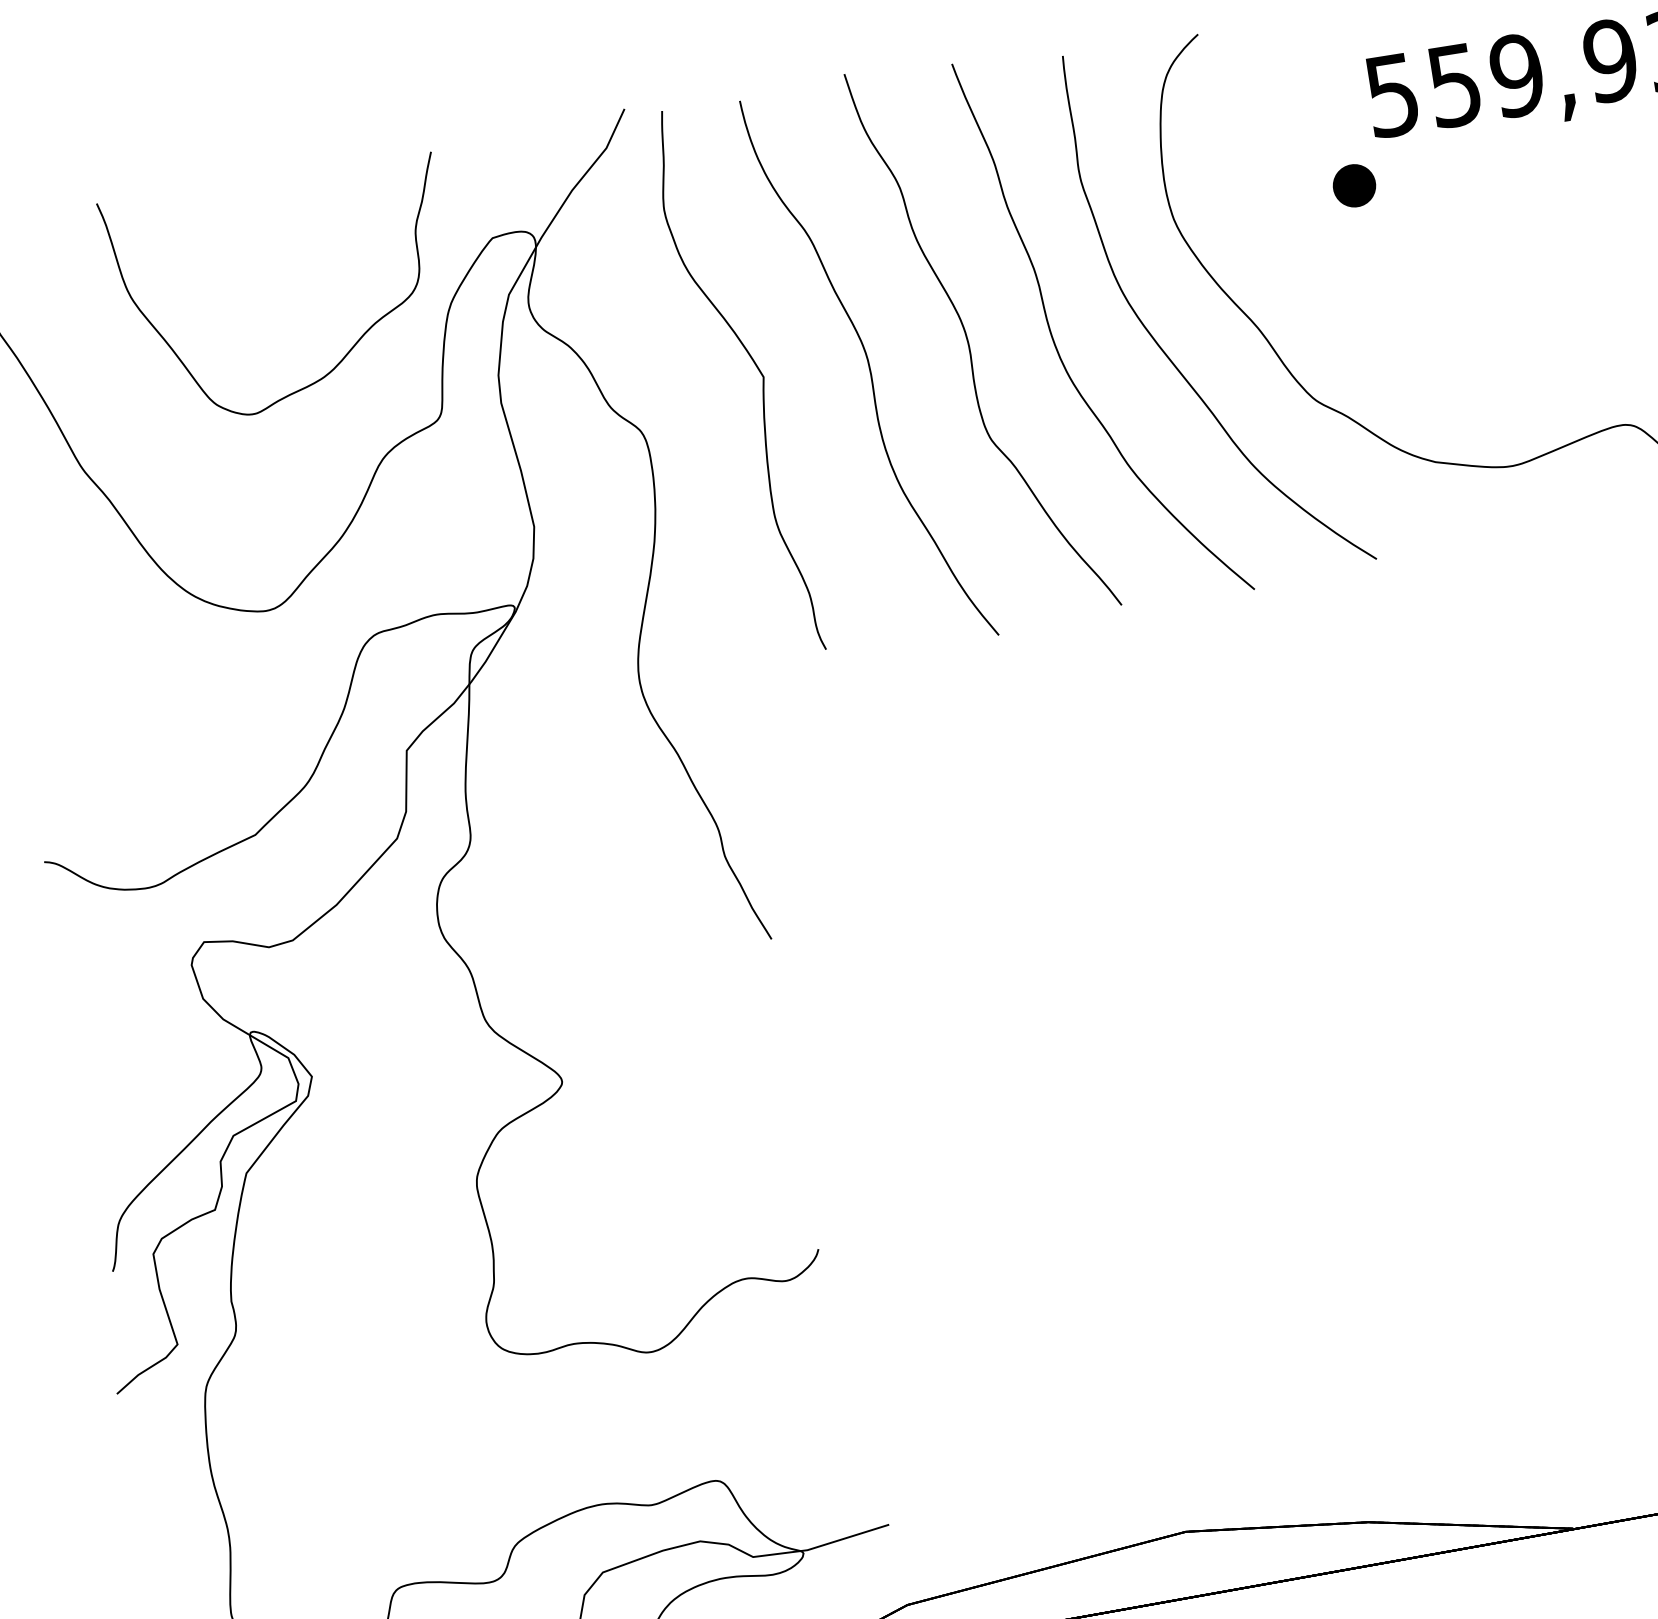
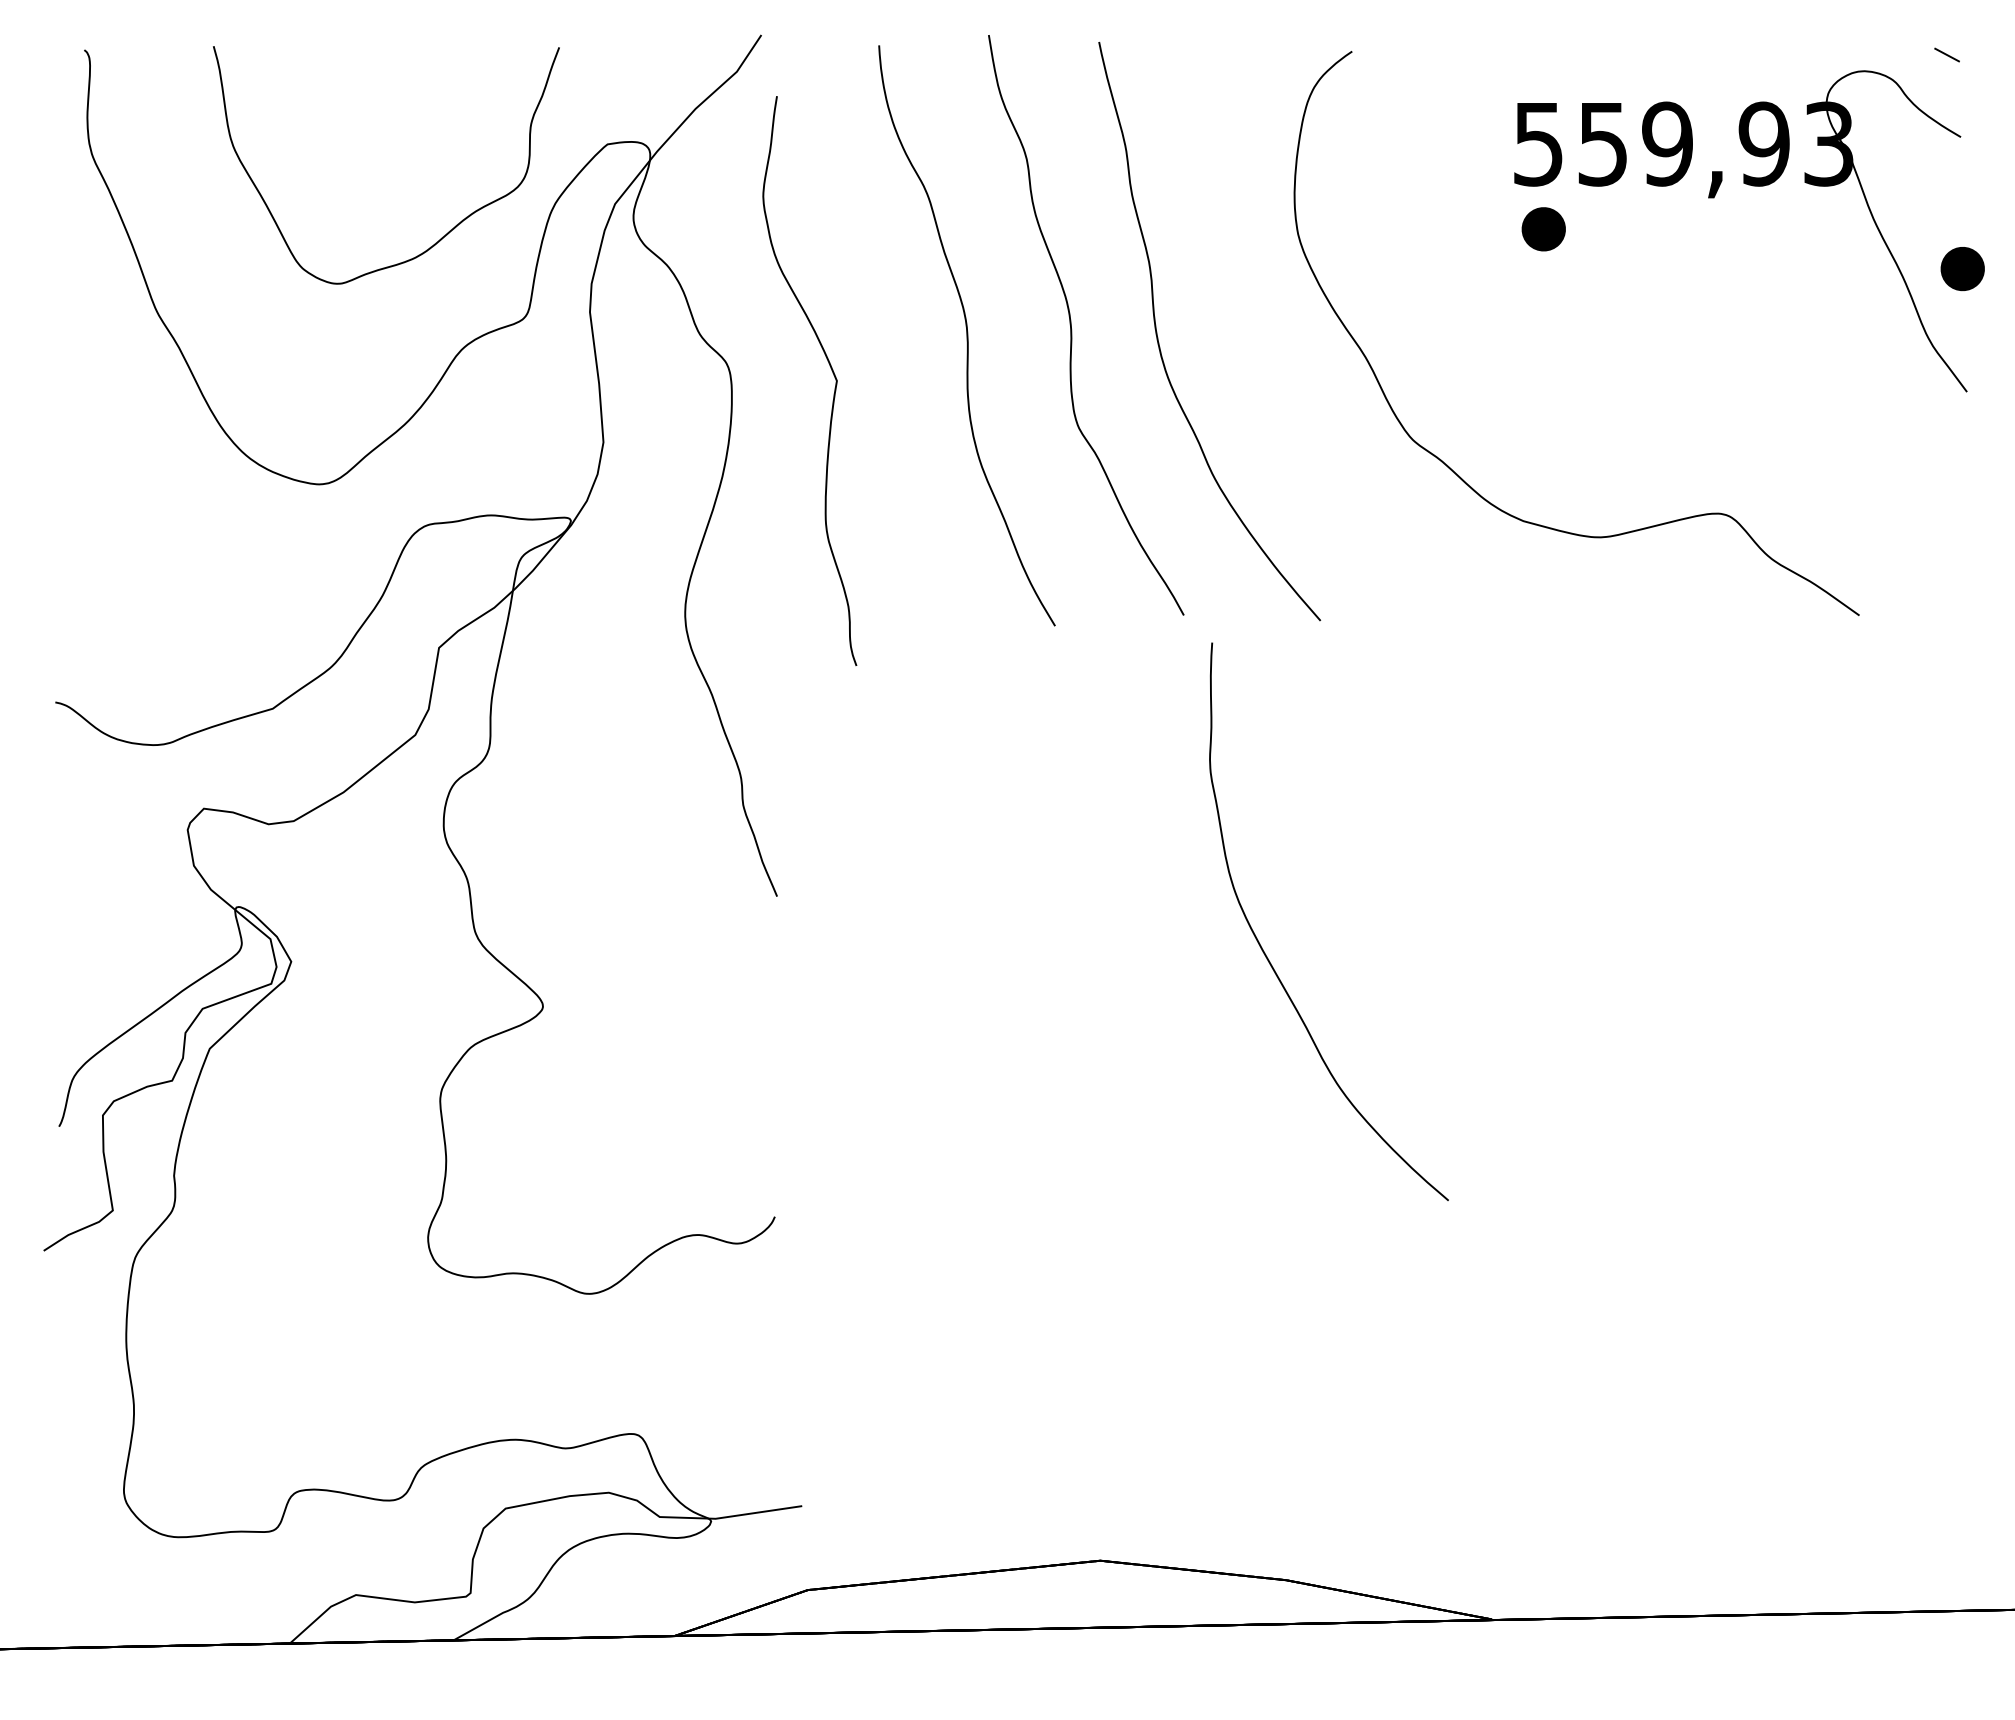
part: (1354, 186) -> (1543, 229), moved
part: (1163, 349) -> (1266, 954), moved
part: (758, 370) -> (832, 373), moved

